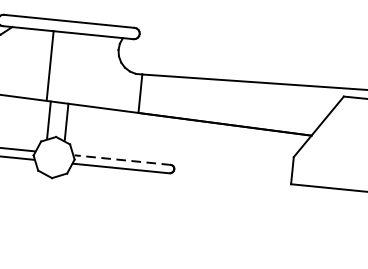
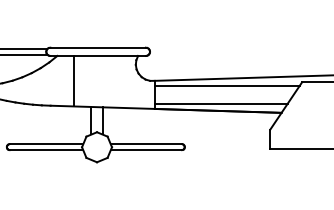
line: (50, 64) -> (73, 80), moved
line: (239, 90) -> (226, 85), added
line: (229, 114) -> (220, 103), added
line: (122, 160) -> (146, 144), dashed -> solid

